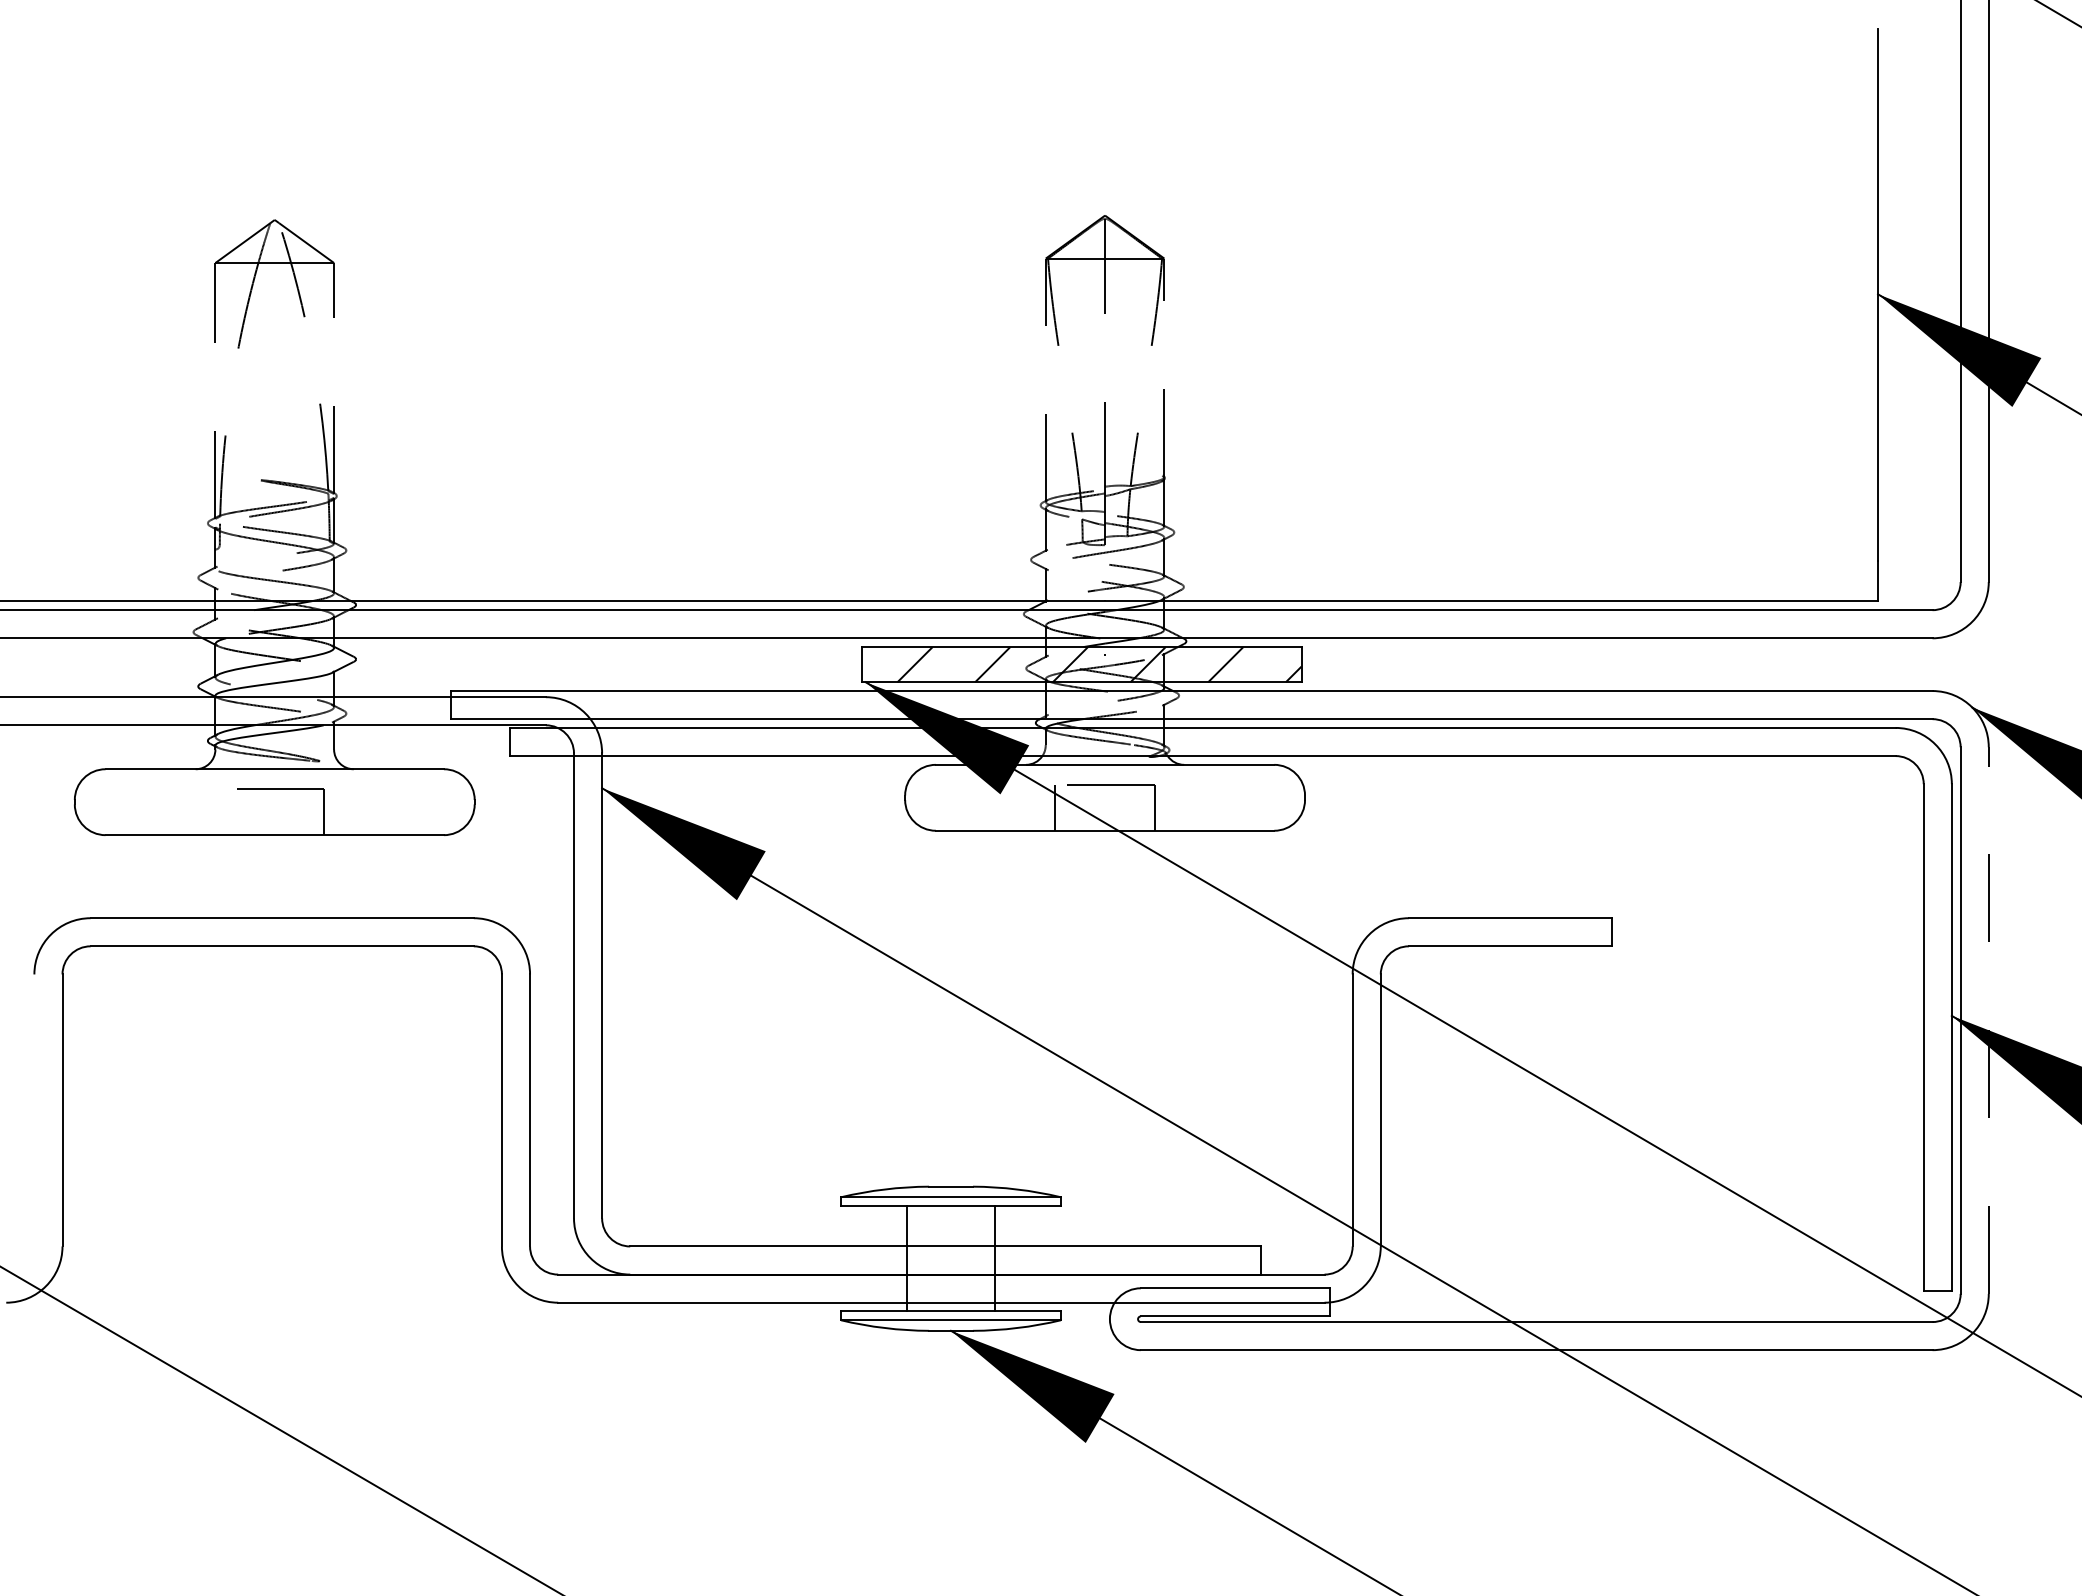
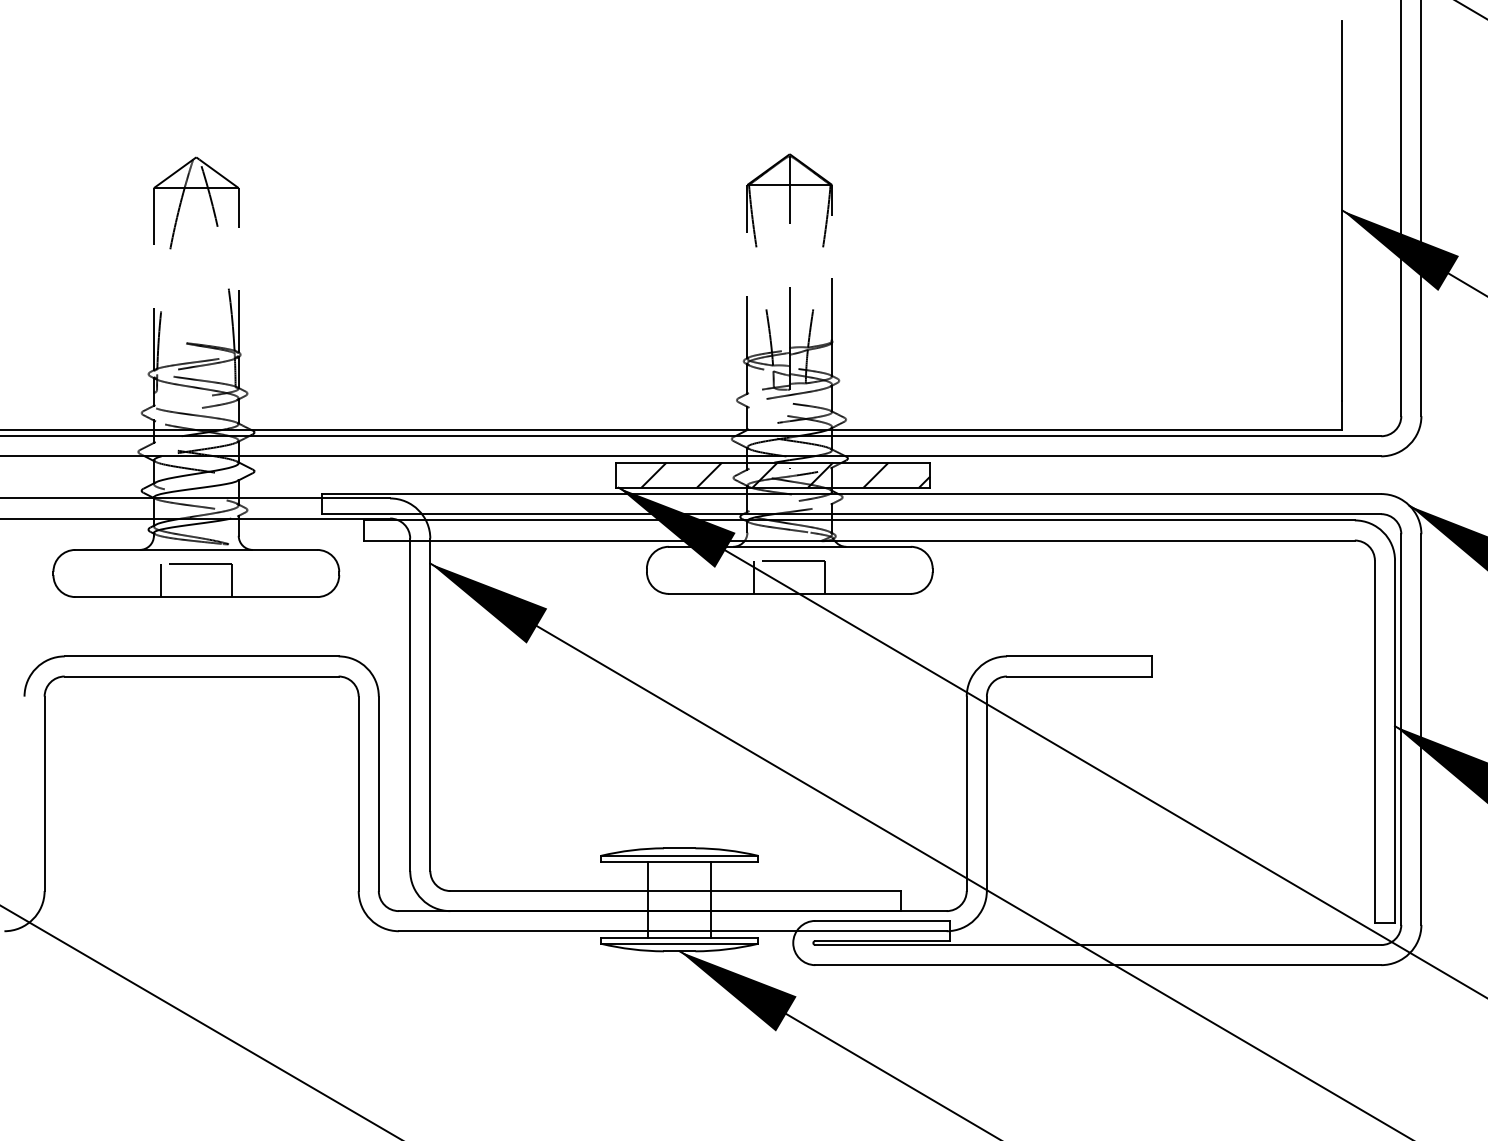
line: (224, 811) -> (160, 580), added
line: (1988, 1020) -> (1421, 729), dashed -> solid

